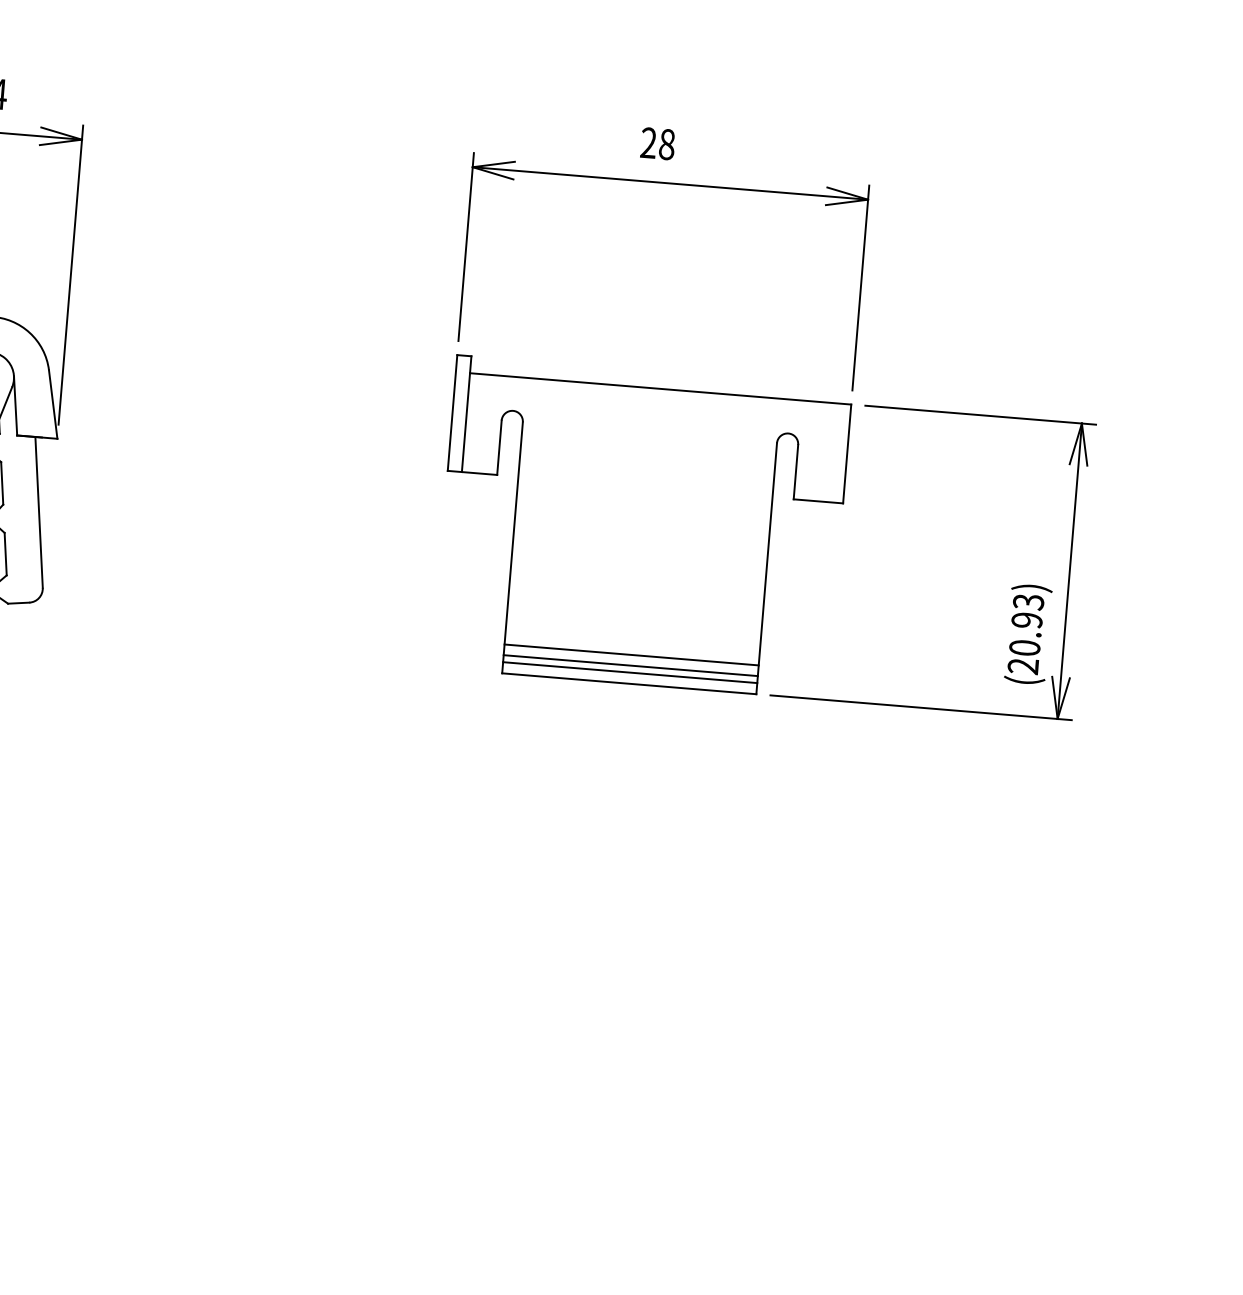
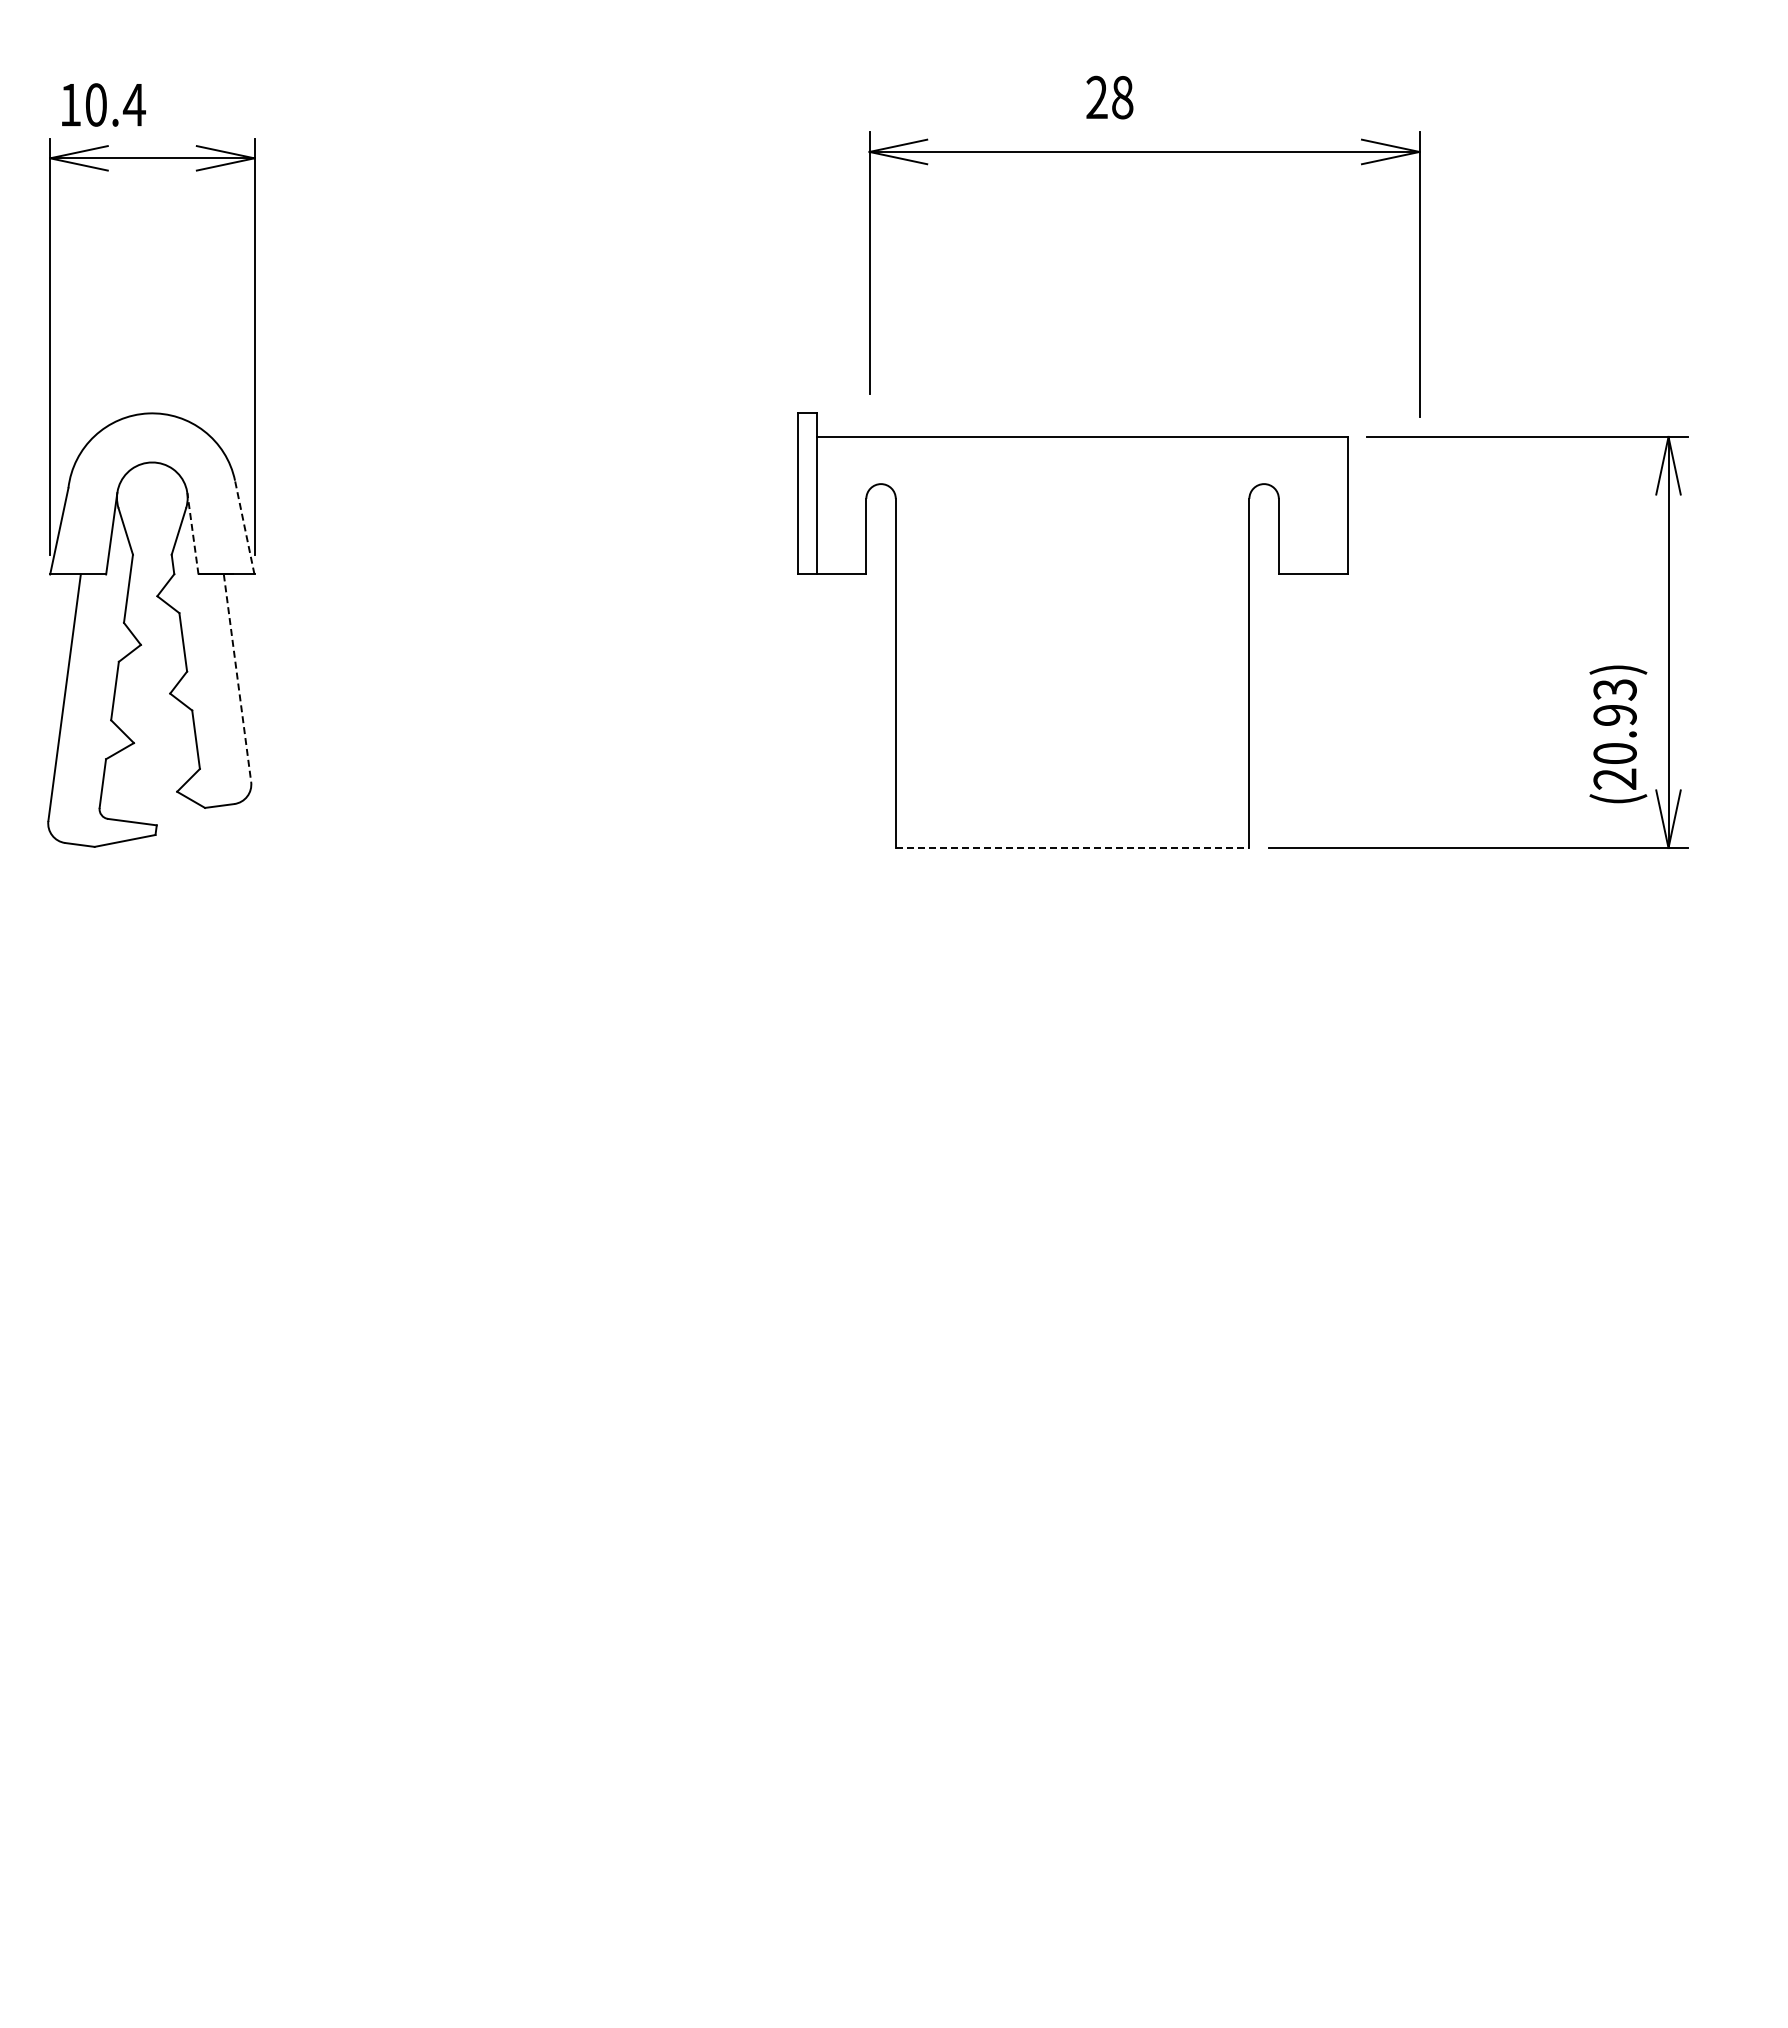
text: (657, 143) -> (1109, 97), moved
part: (670, 183) -> (1144, 152), moved
line: (53, 404) -> (244, 527), solid -> dashed
line: (15, 405) -> (192, 533), solid -> dashed
line: (39, 512) -> (237, 678), solid -> dashed
line: (631, 654) -> (1072, 807), removed
line: (630, 665) -> (1072, 822), removed
line: (630, 672) -> (1072, 832), removed
line: (629, 684) -> (1072, 848), solid -> dashed

